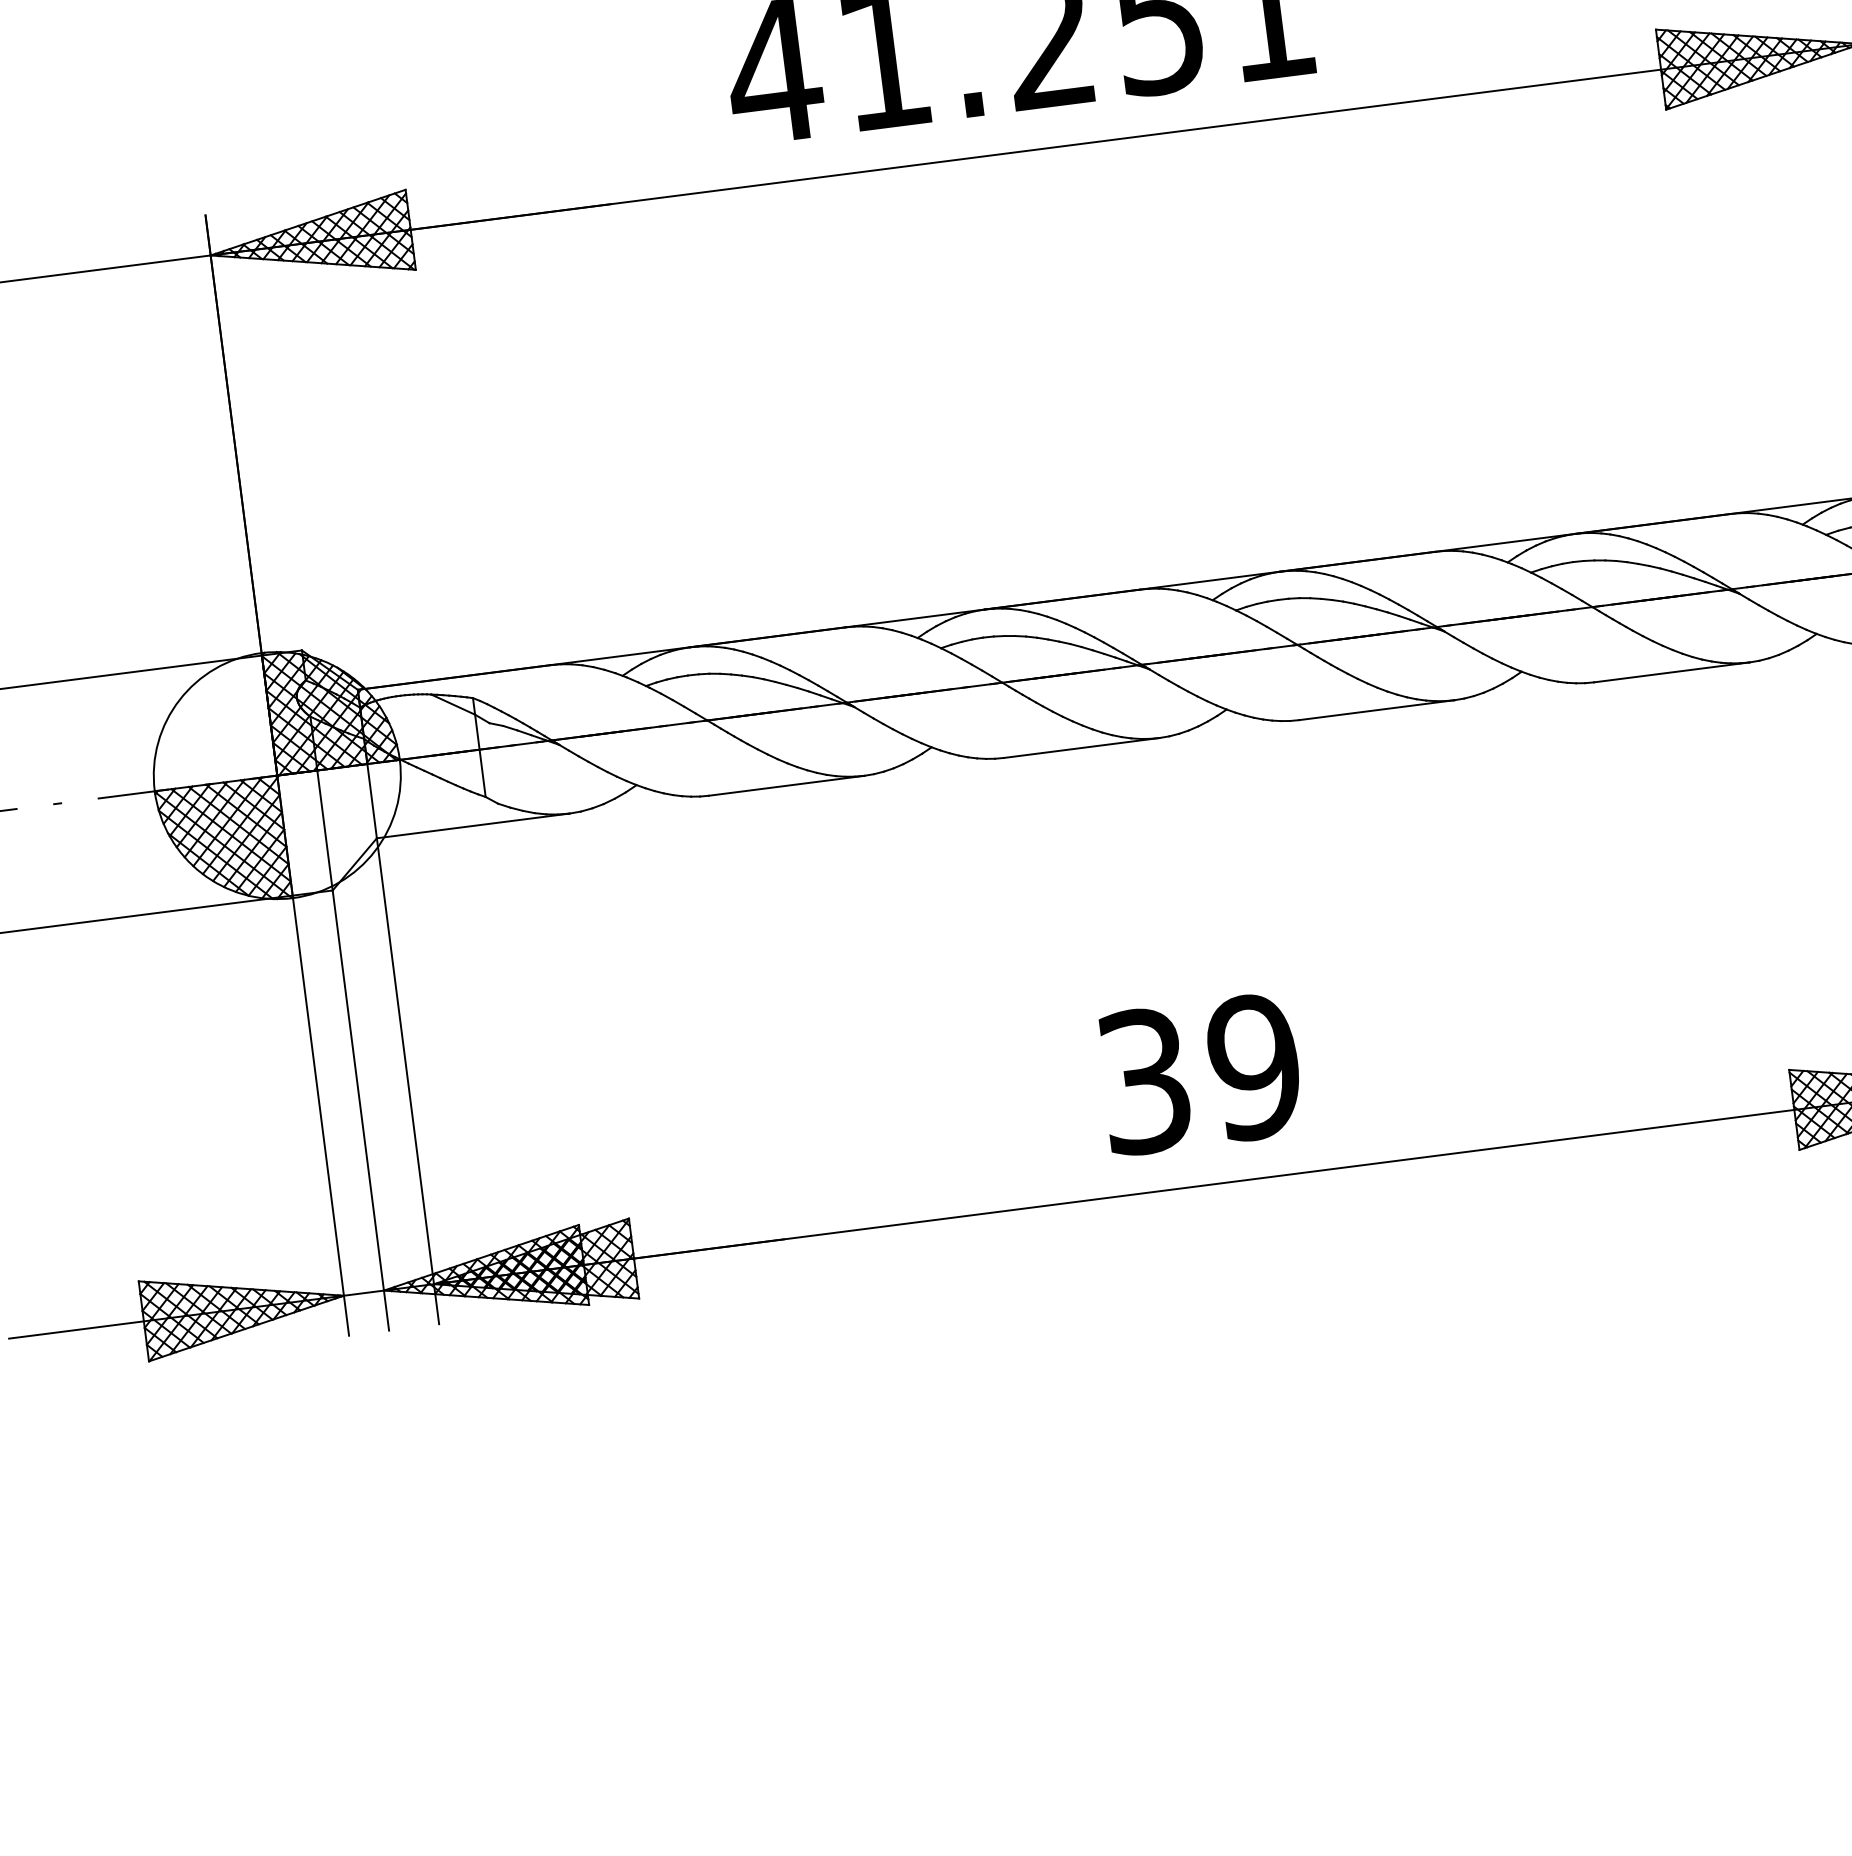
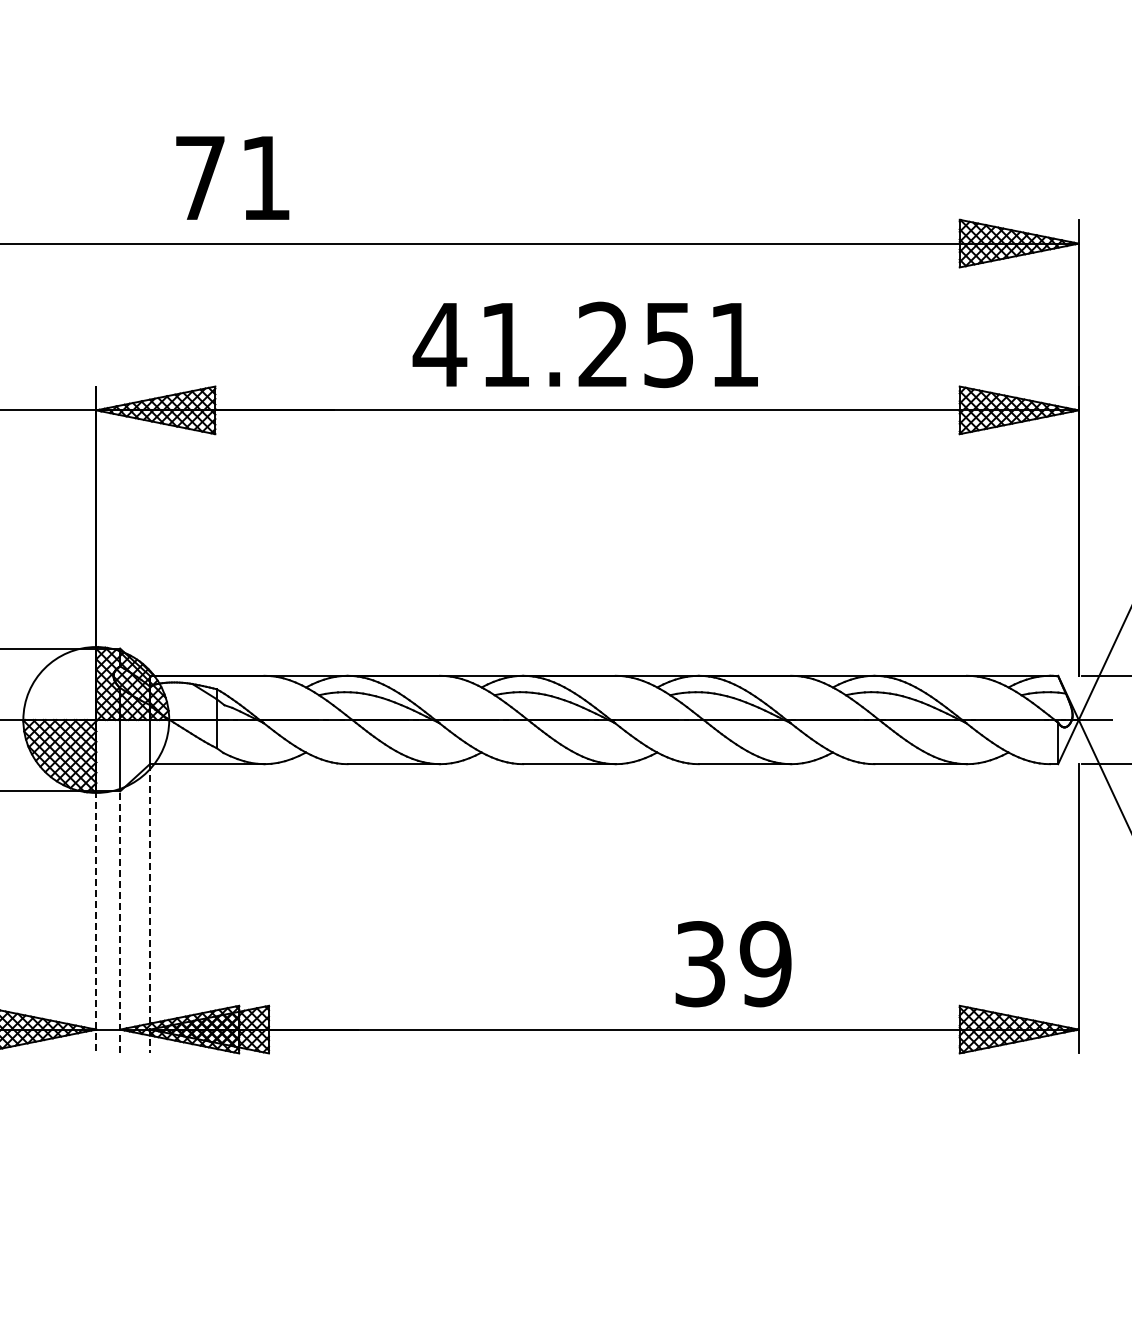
text: (1200, 1074) -> (733, 964), moved
line: (407, 1080) -> (149, 908), solid -> dashed
line: (361, 1110) -> (120, 922), solid -> dashed
line: (321, 1115) -> (96, 922), solid -> dashed

